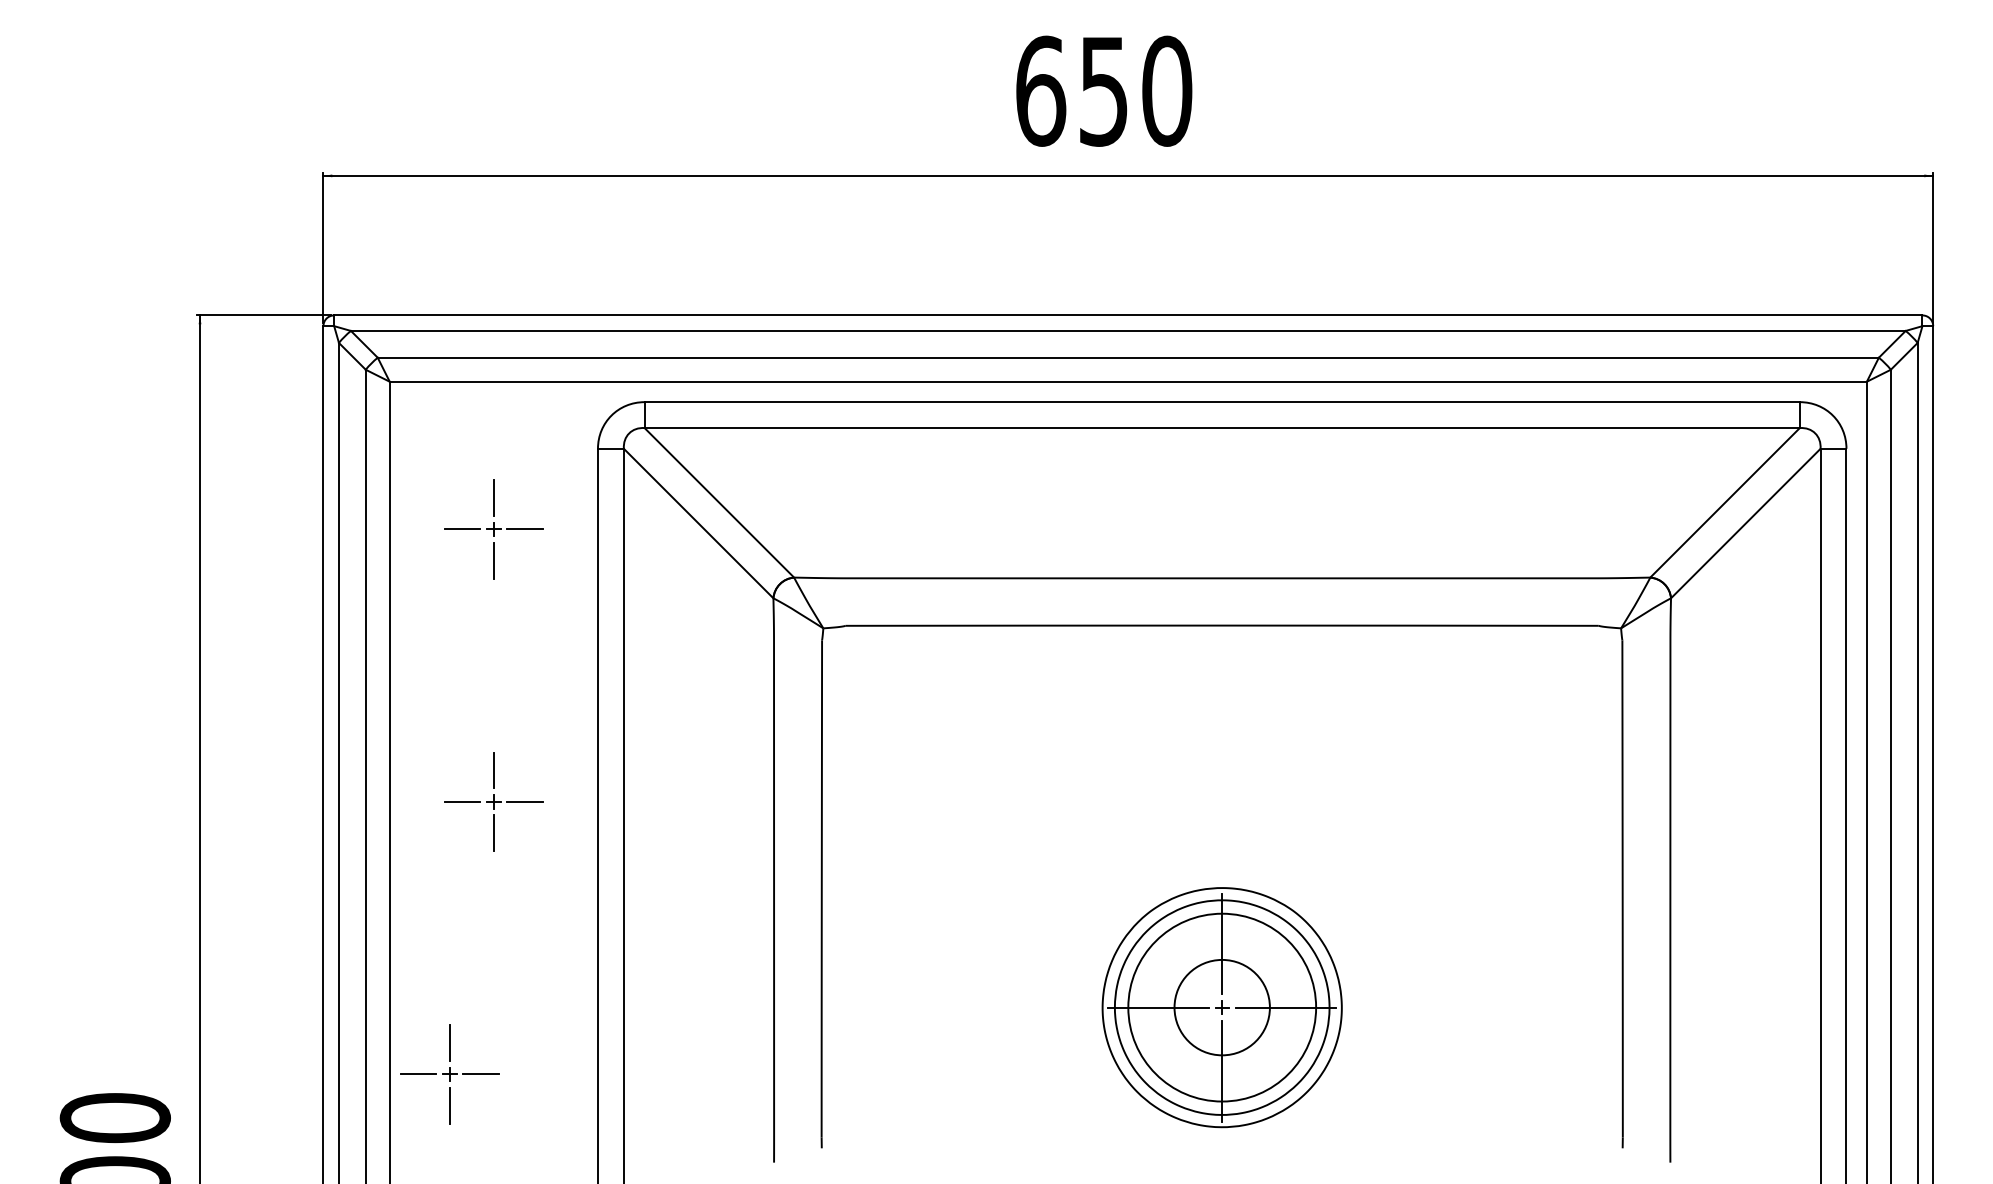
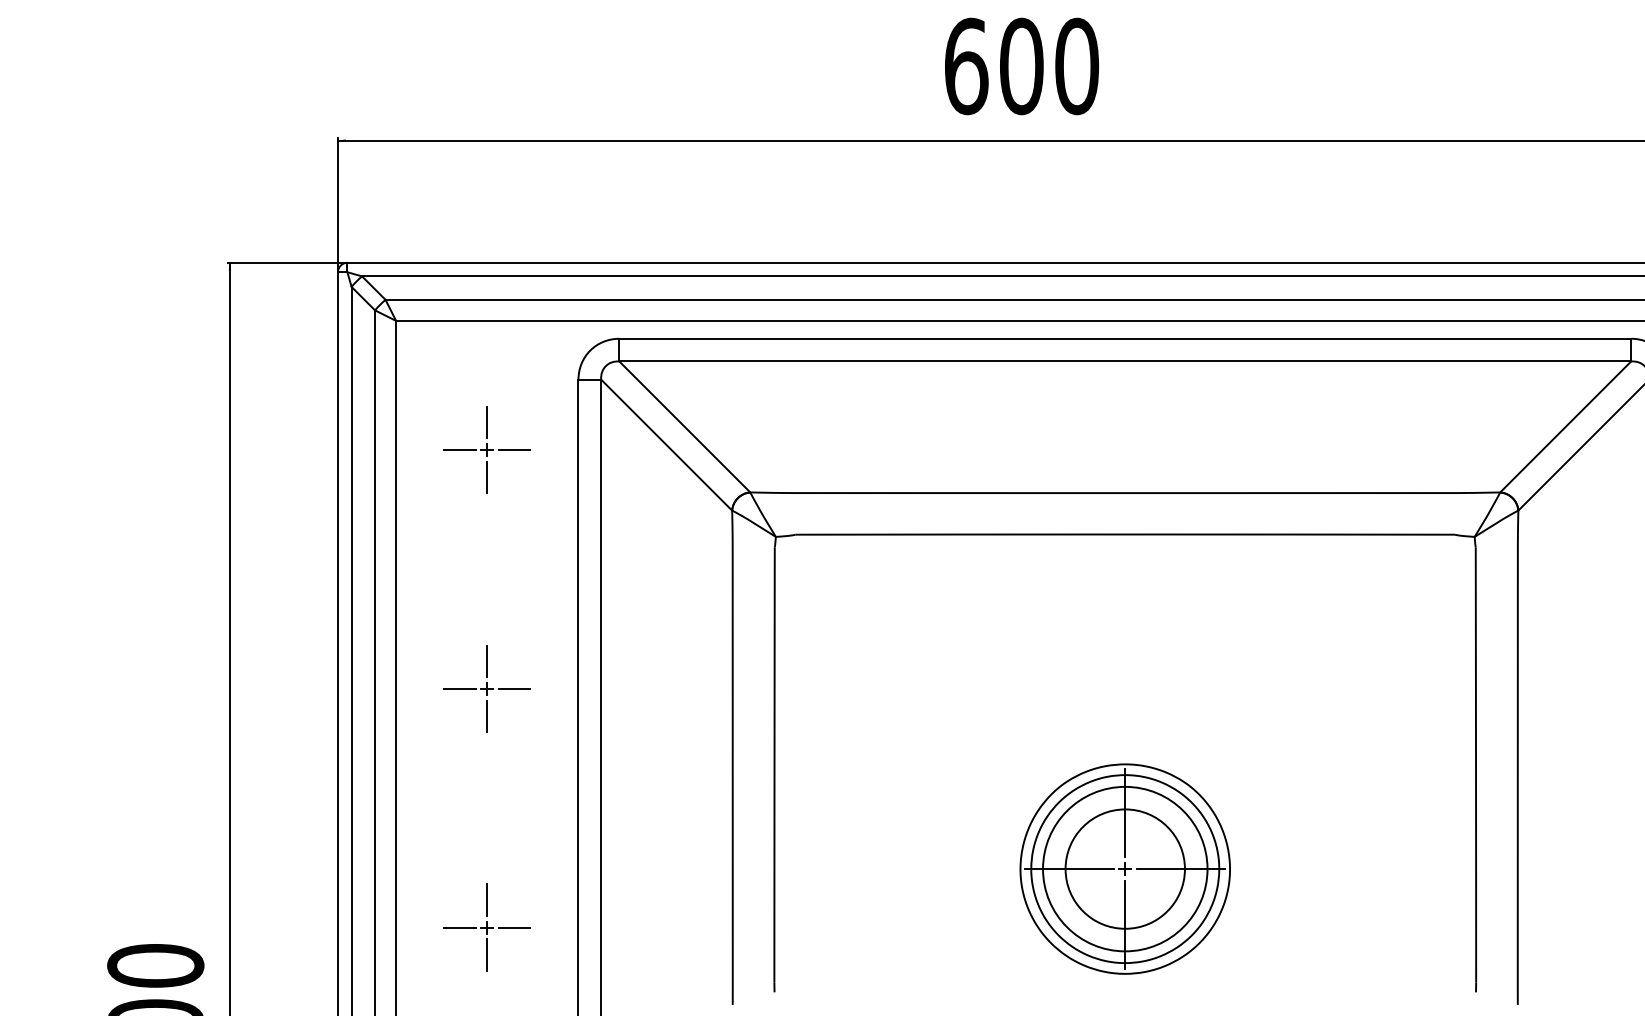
text: (1104, 90) -> (1022, 65), 650 -> 600
circle: (1222, 1007) -> (1125, 869), size x1.43
part: (449, 1074) -> (486, 927), moved

